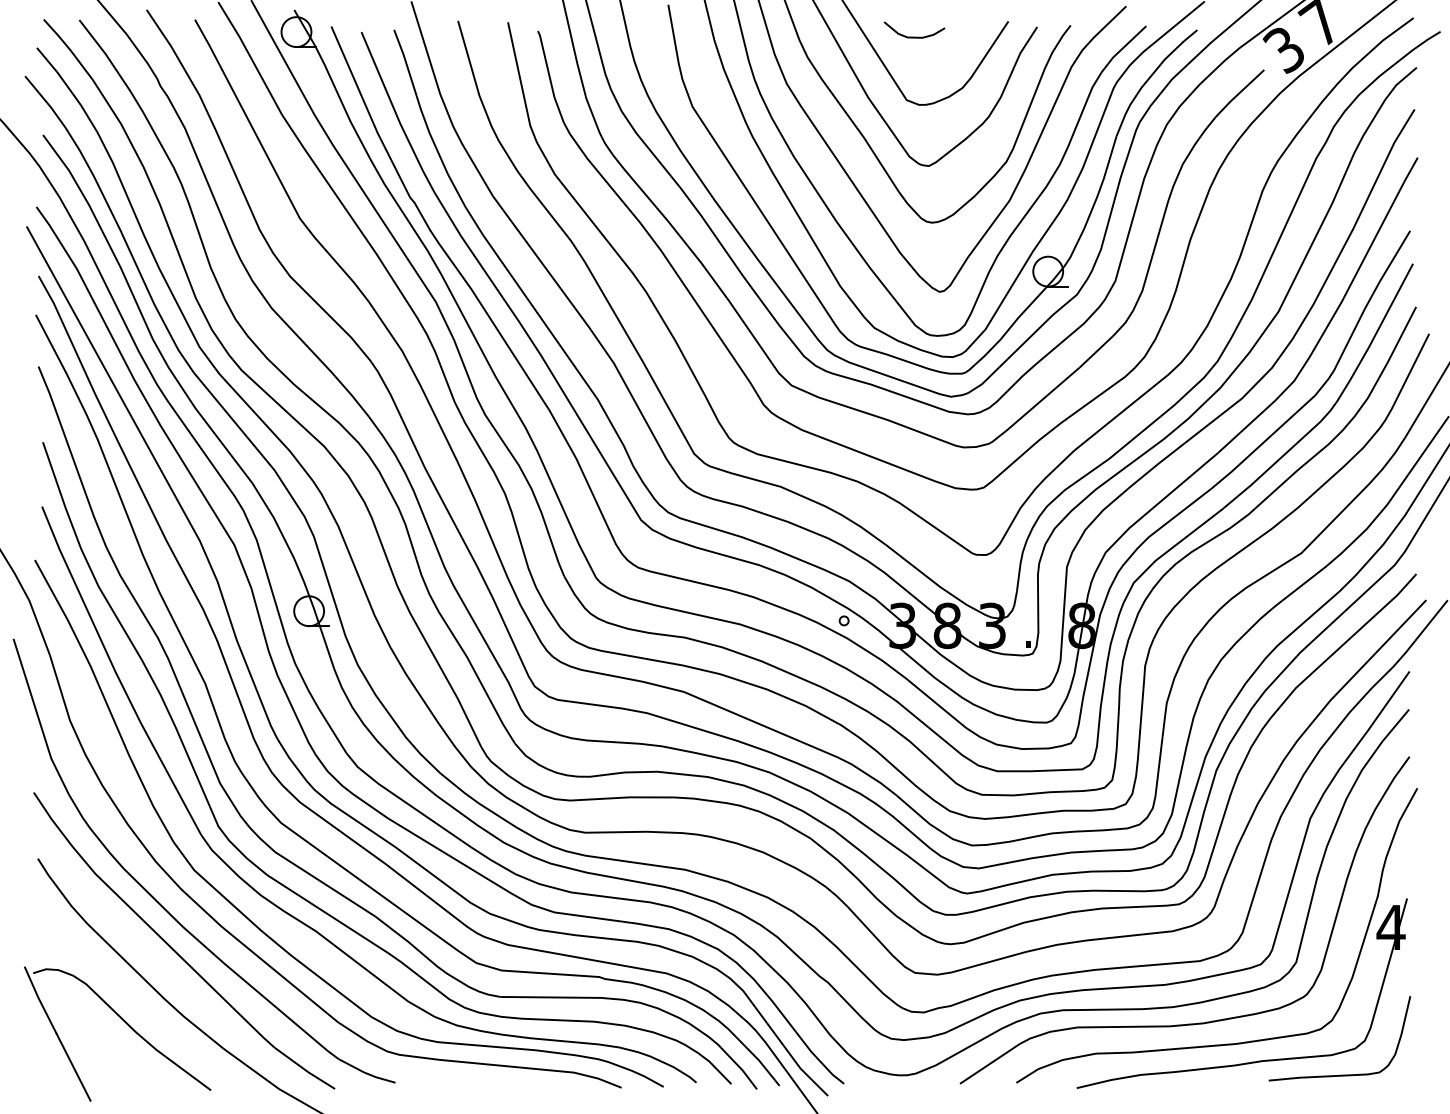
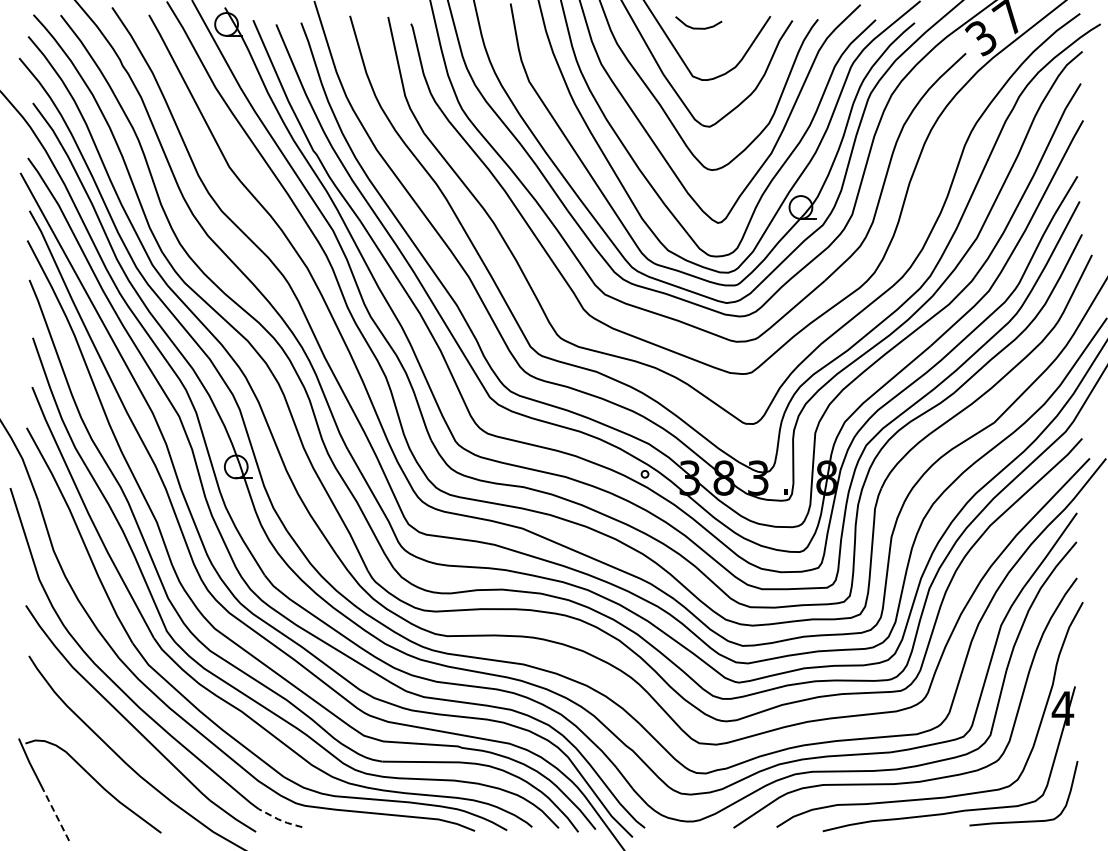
line: (73, 1067) -> (56, 815), solid -> dashed
line: (365, 1073) -> (279, 820), solid -> dashed

